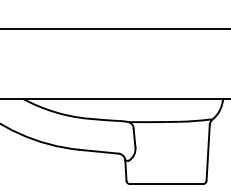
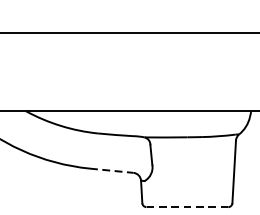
line: (99, 151) -> (112, 170), solid -> dashed
line: (167, 184) -> (188, 207), solid -> dashed

